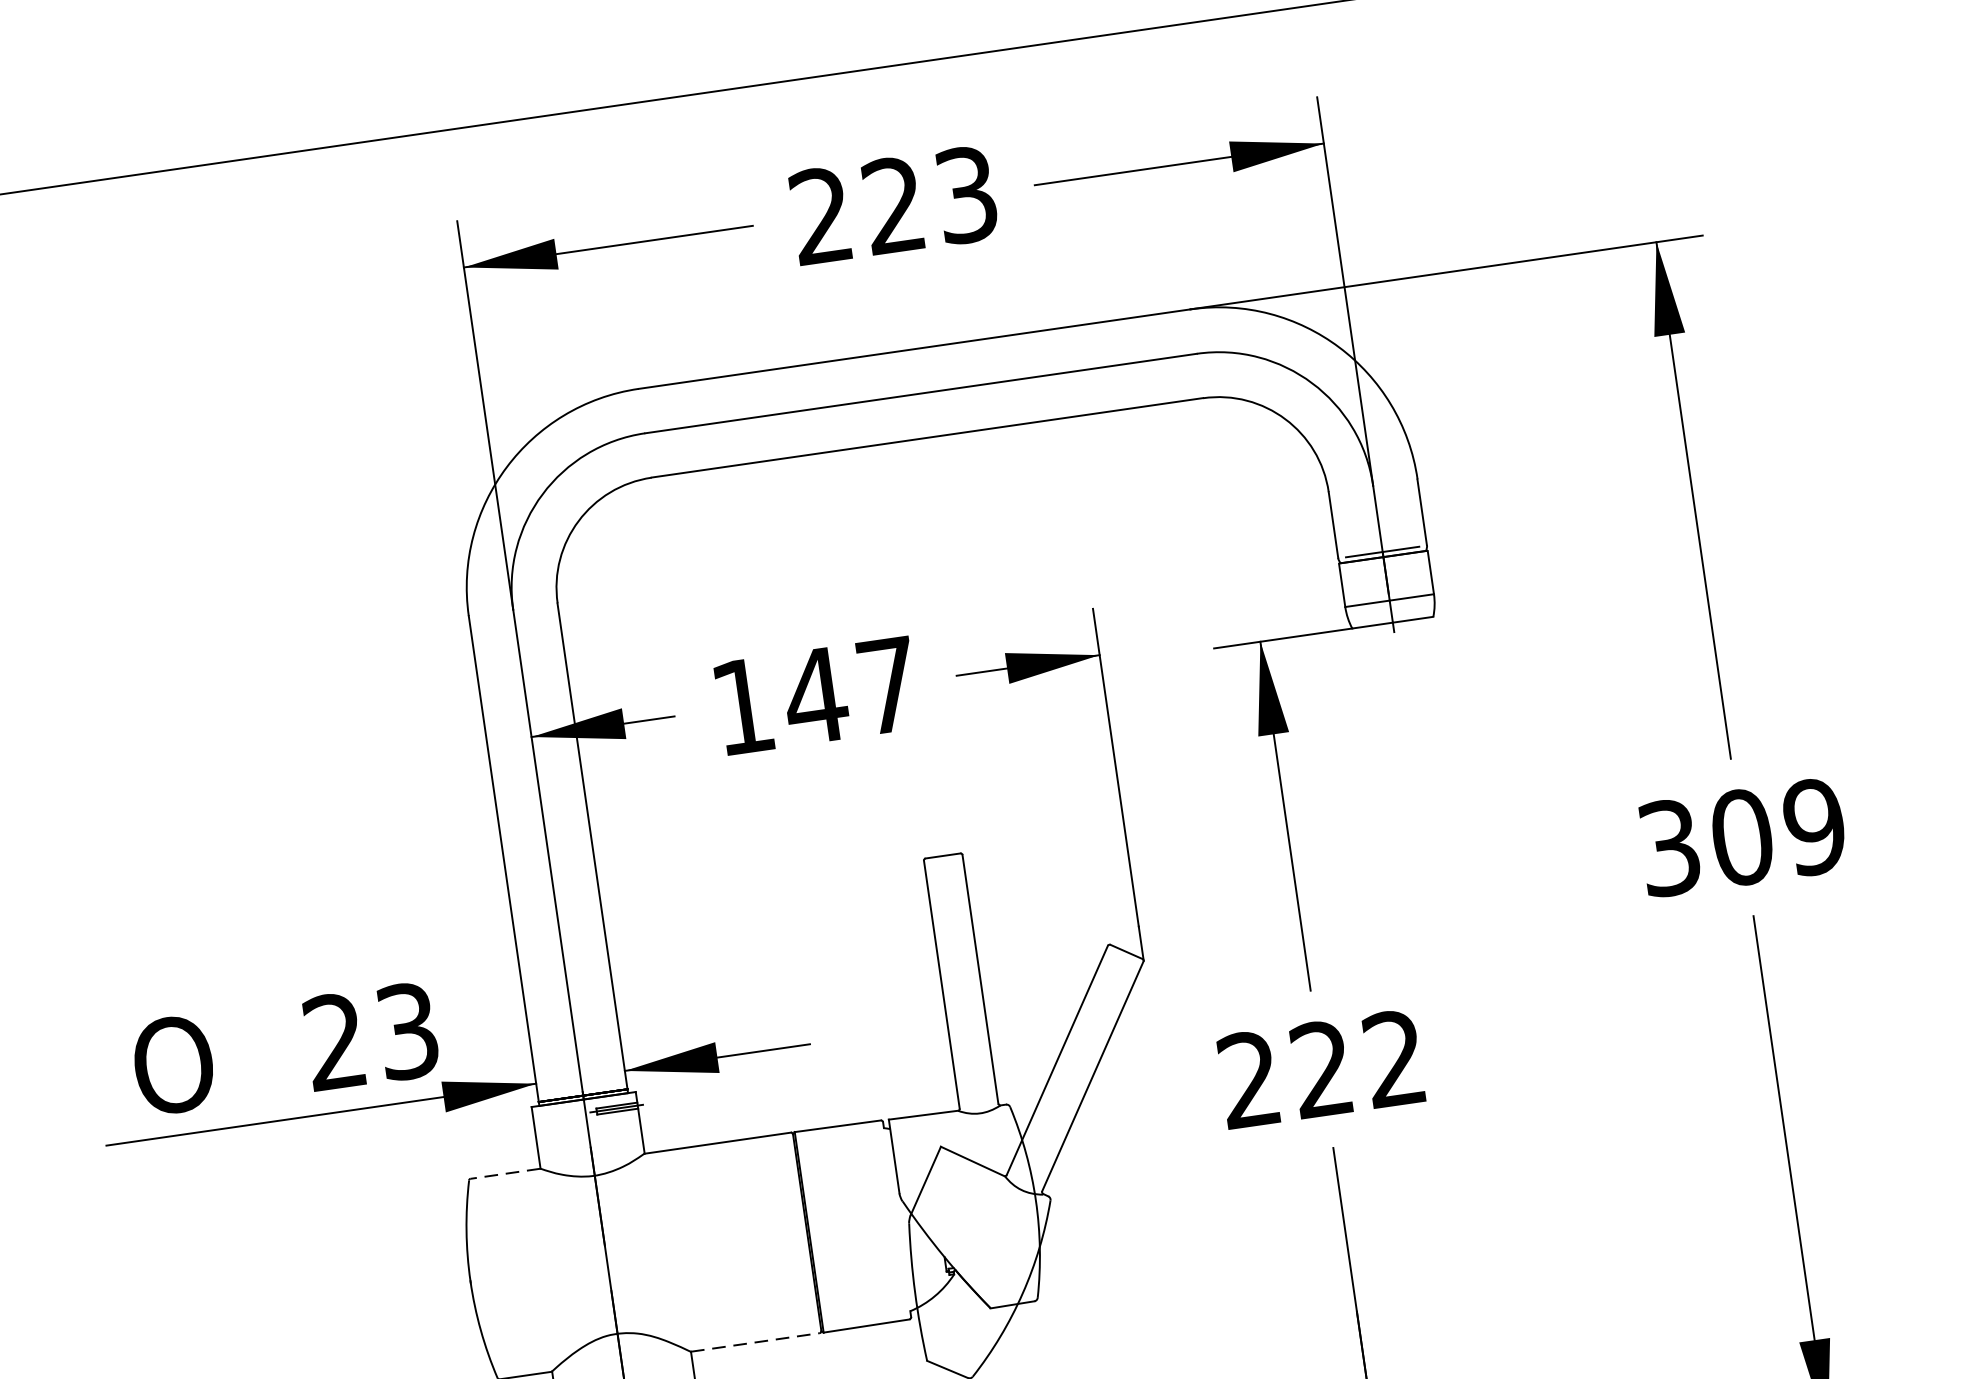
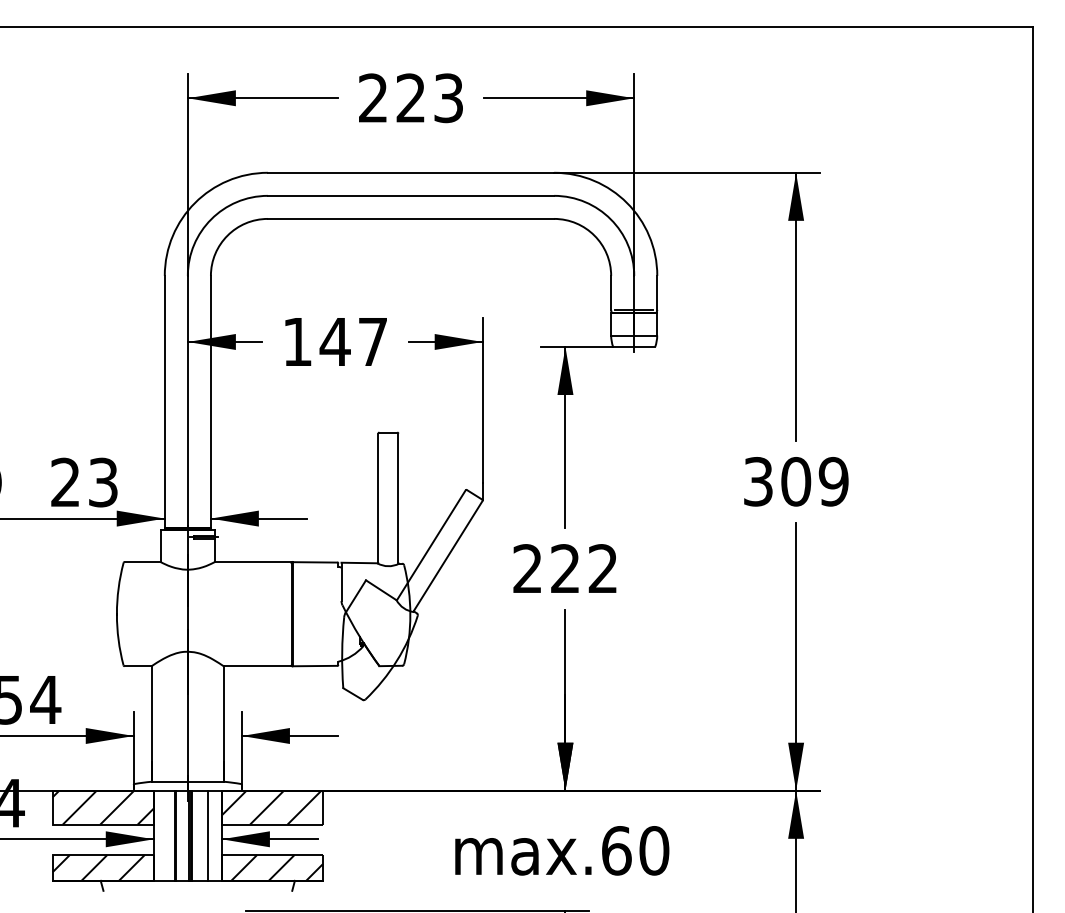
line: (505, 1174) -> (142, 562), dashed -> solid
line: (755, 1342) -> (257, 666), dashed -> solid

